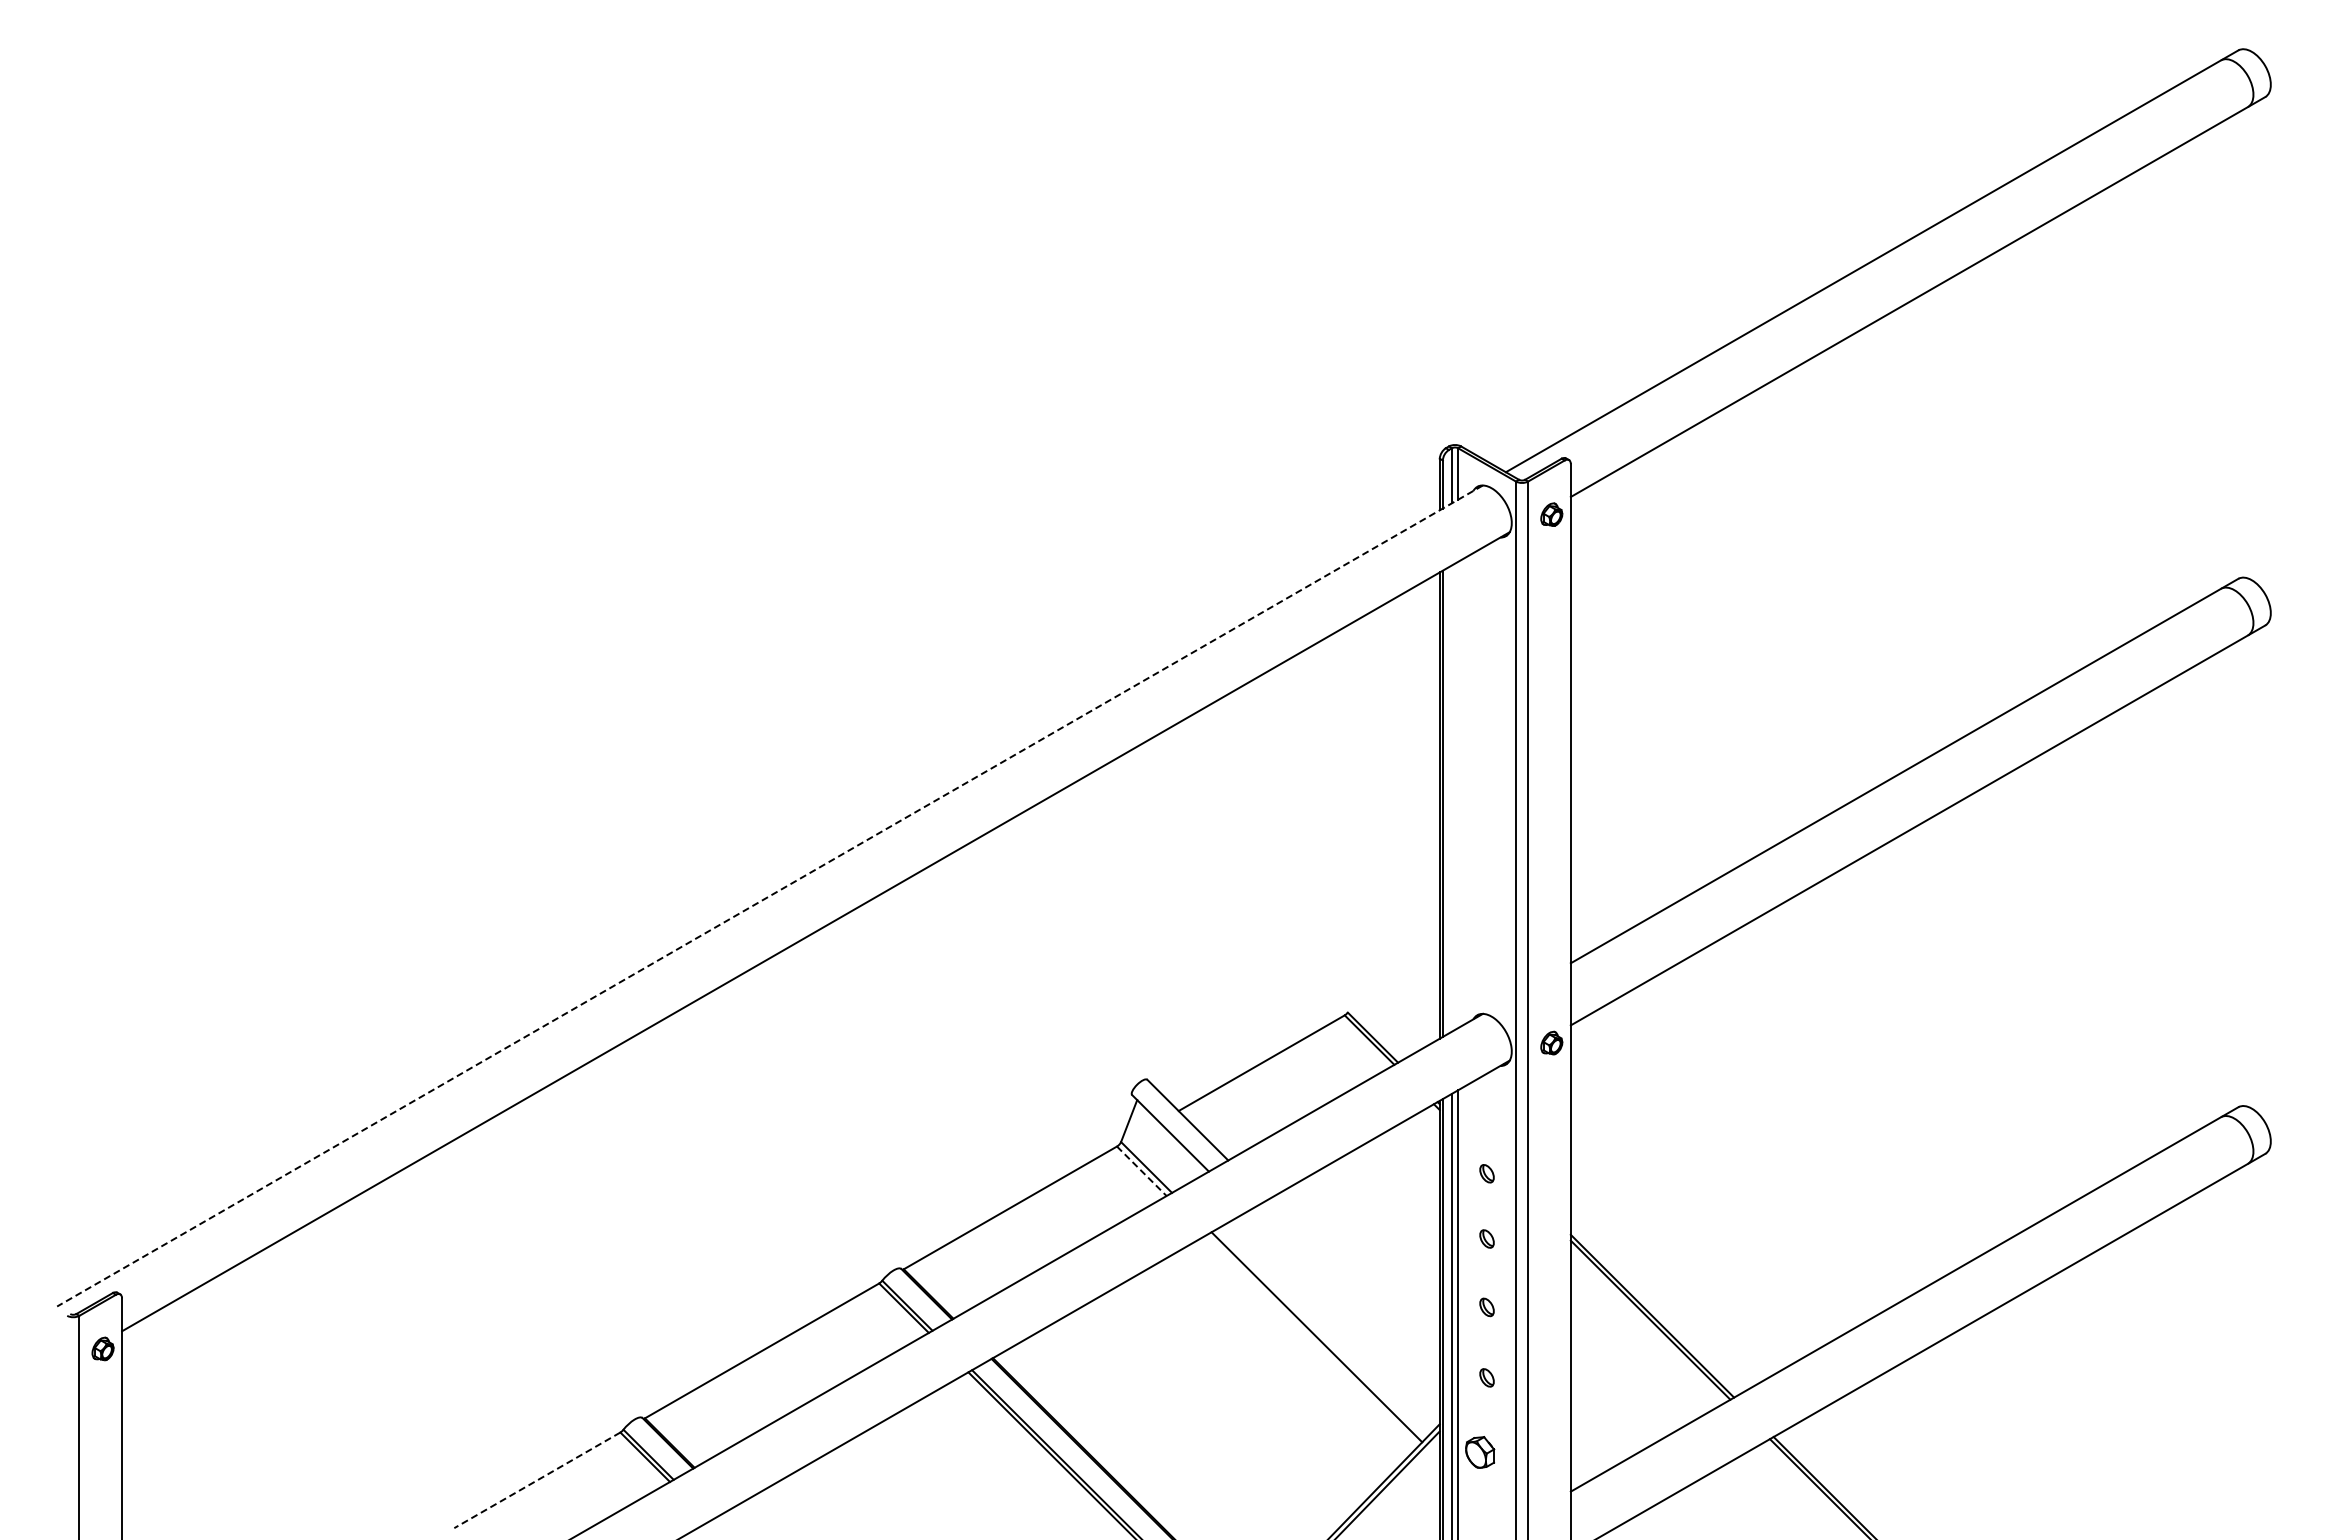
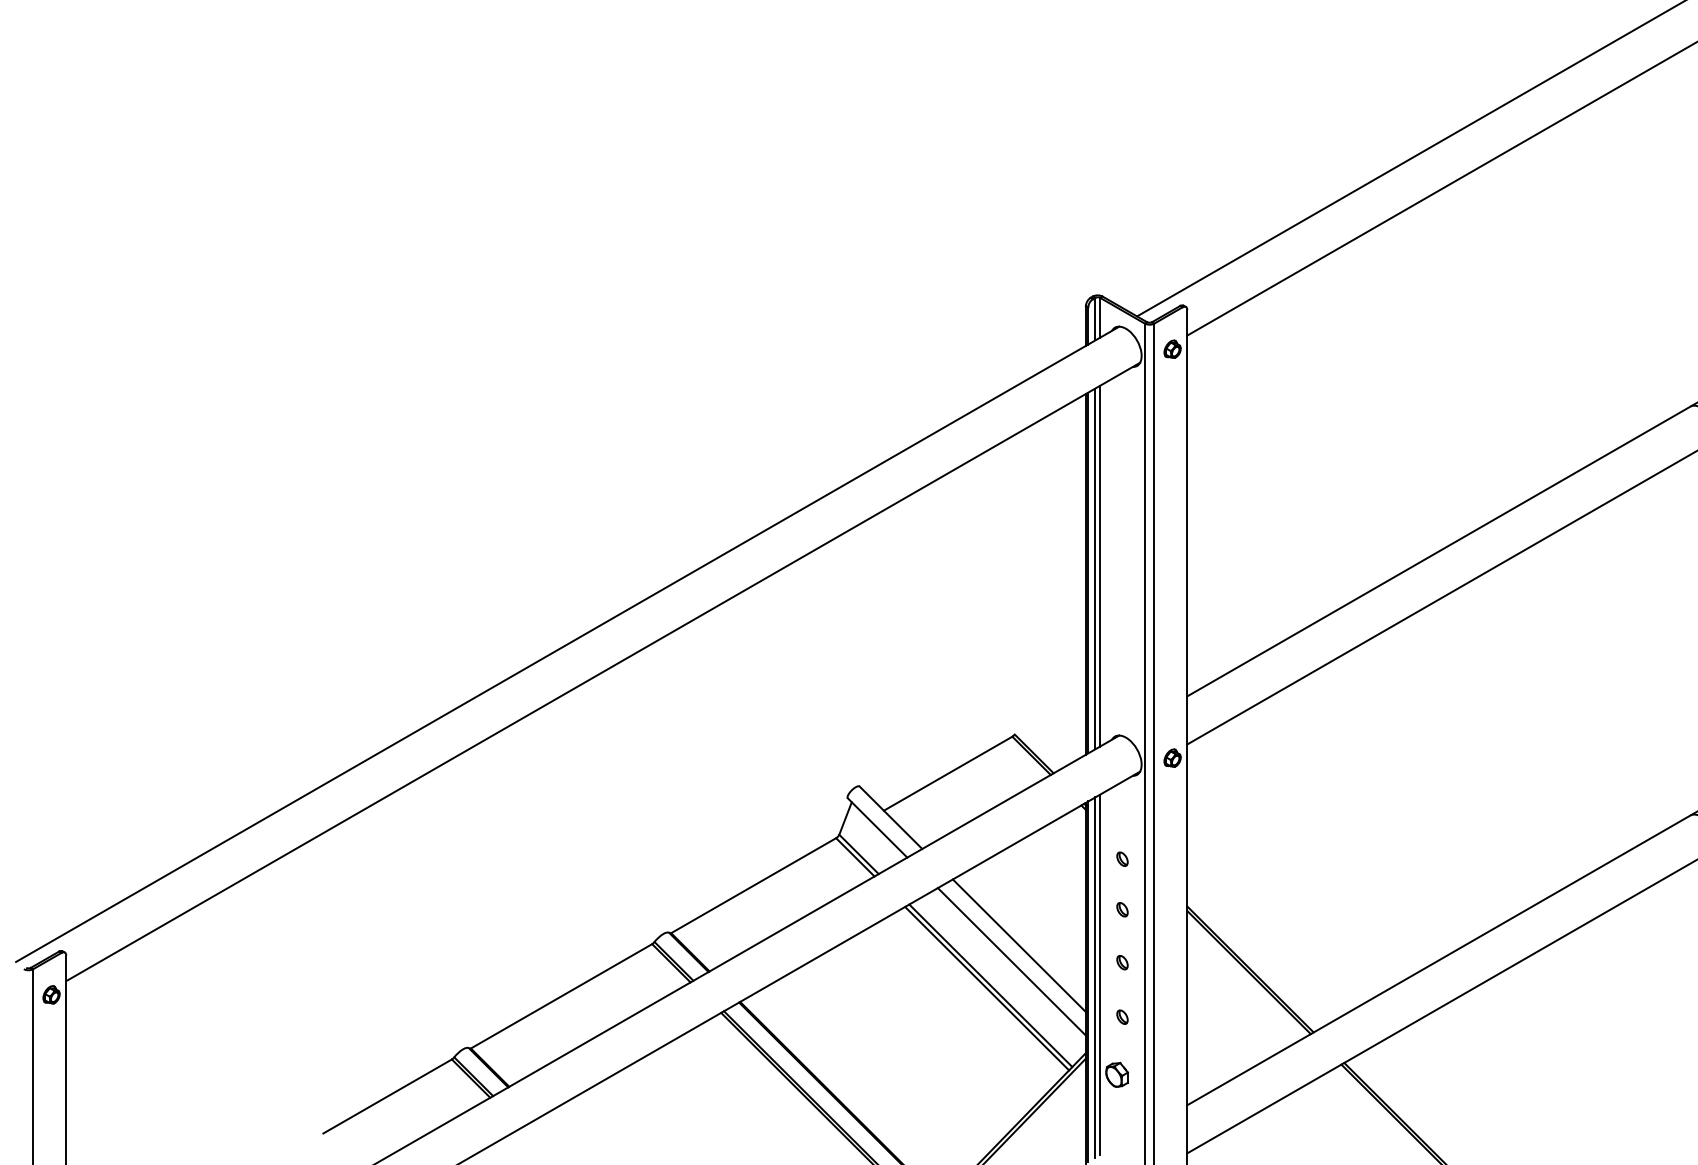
line: (1458, 794) -> (1100, 565), added
line: (1452, 798) -> (1095, 568), added
line: (770, 895) -> (568, 643), dashed -> solid
line: (1142, 1171) -> (855, 857), dashed -> solid
line: (1353, 1285) -> (1019, 945), added
line: (1343, 1306) -> (1011, 961), added
line: (1312, 1340) -> (987, 988), added
line: (537, 1480) -> (387, 1096), dashed -> solid

